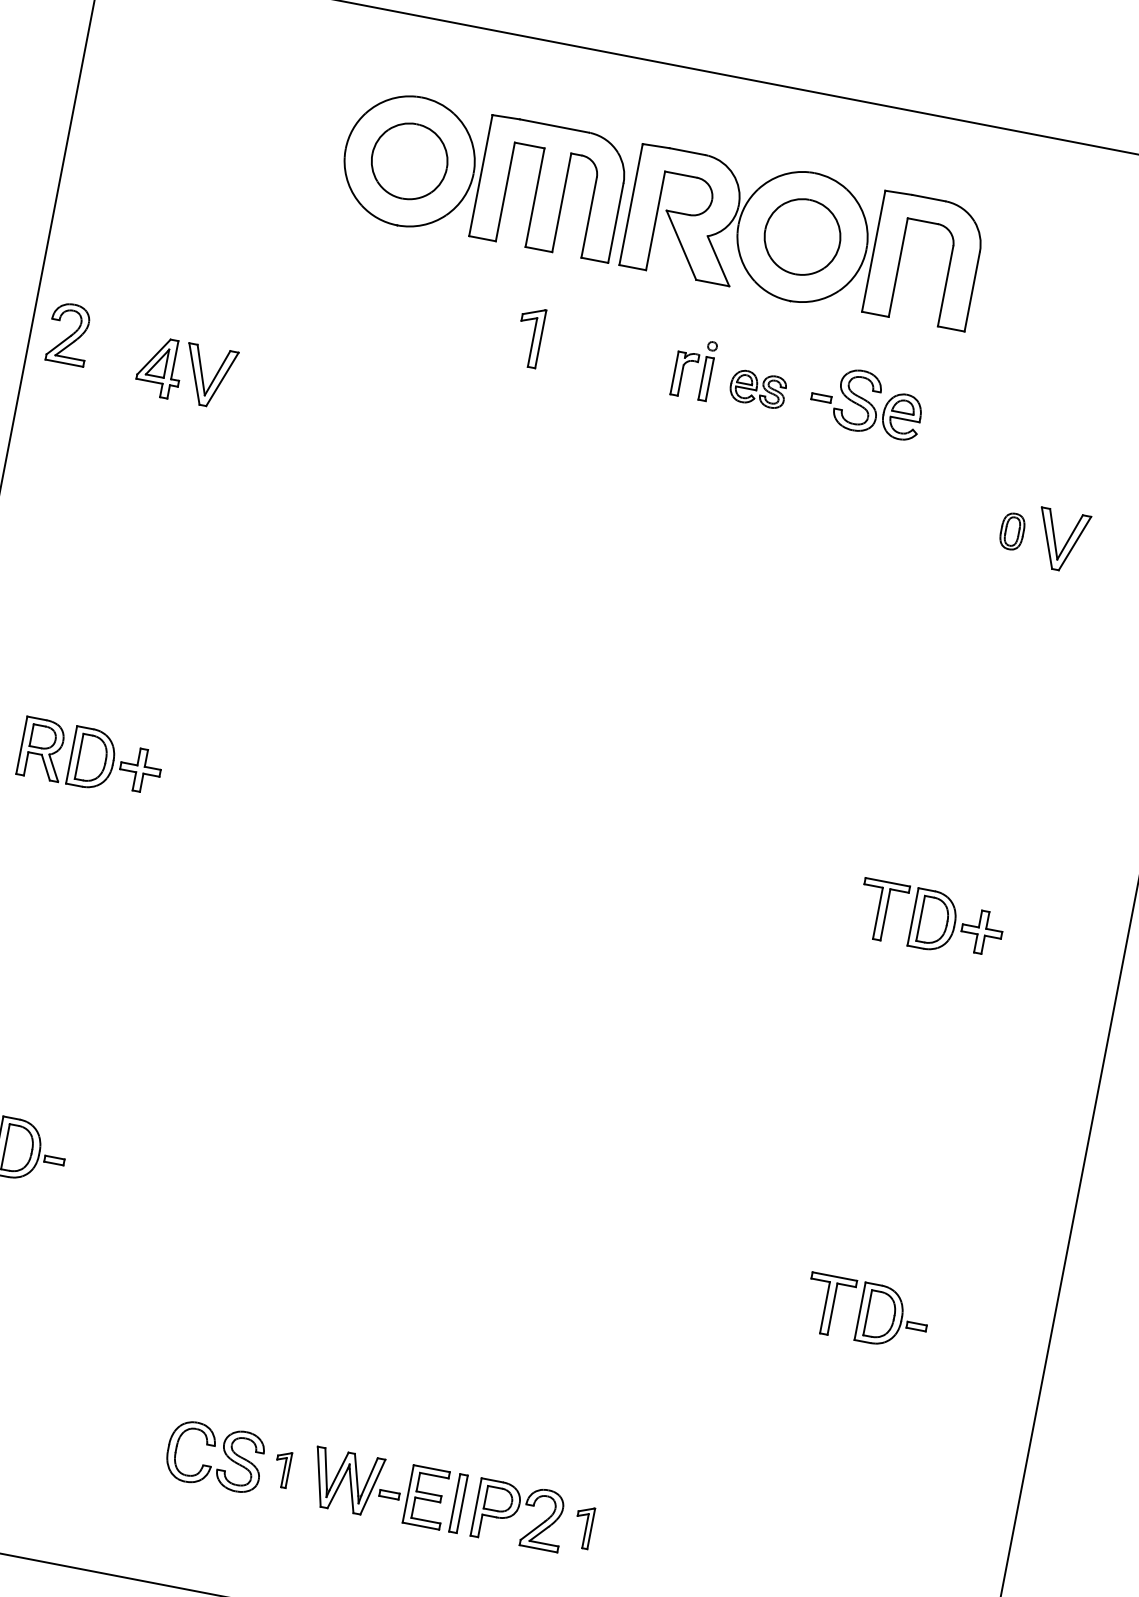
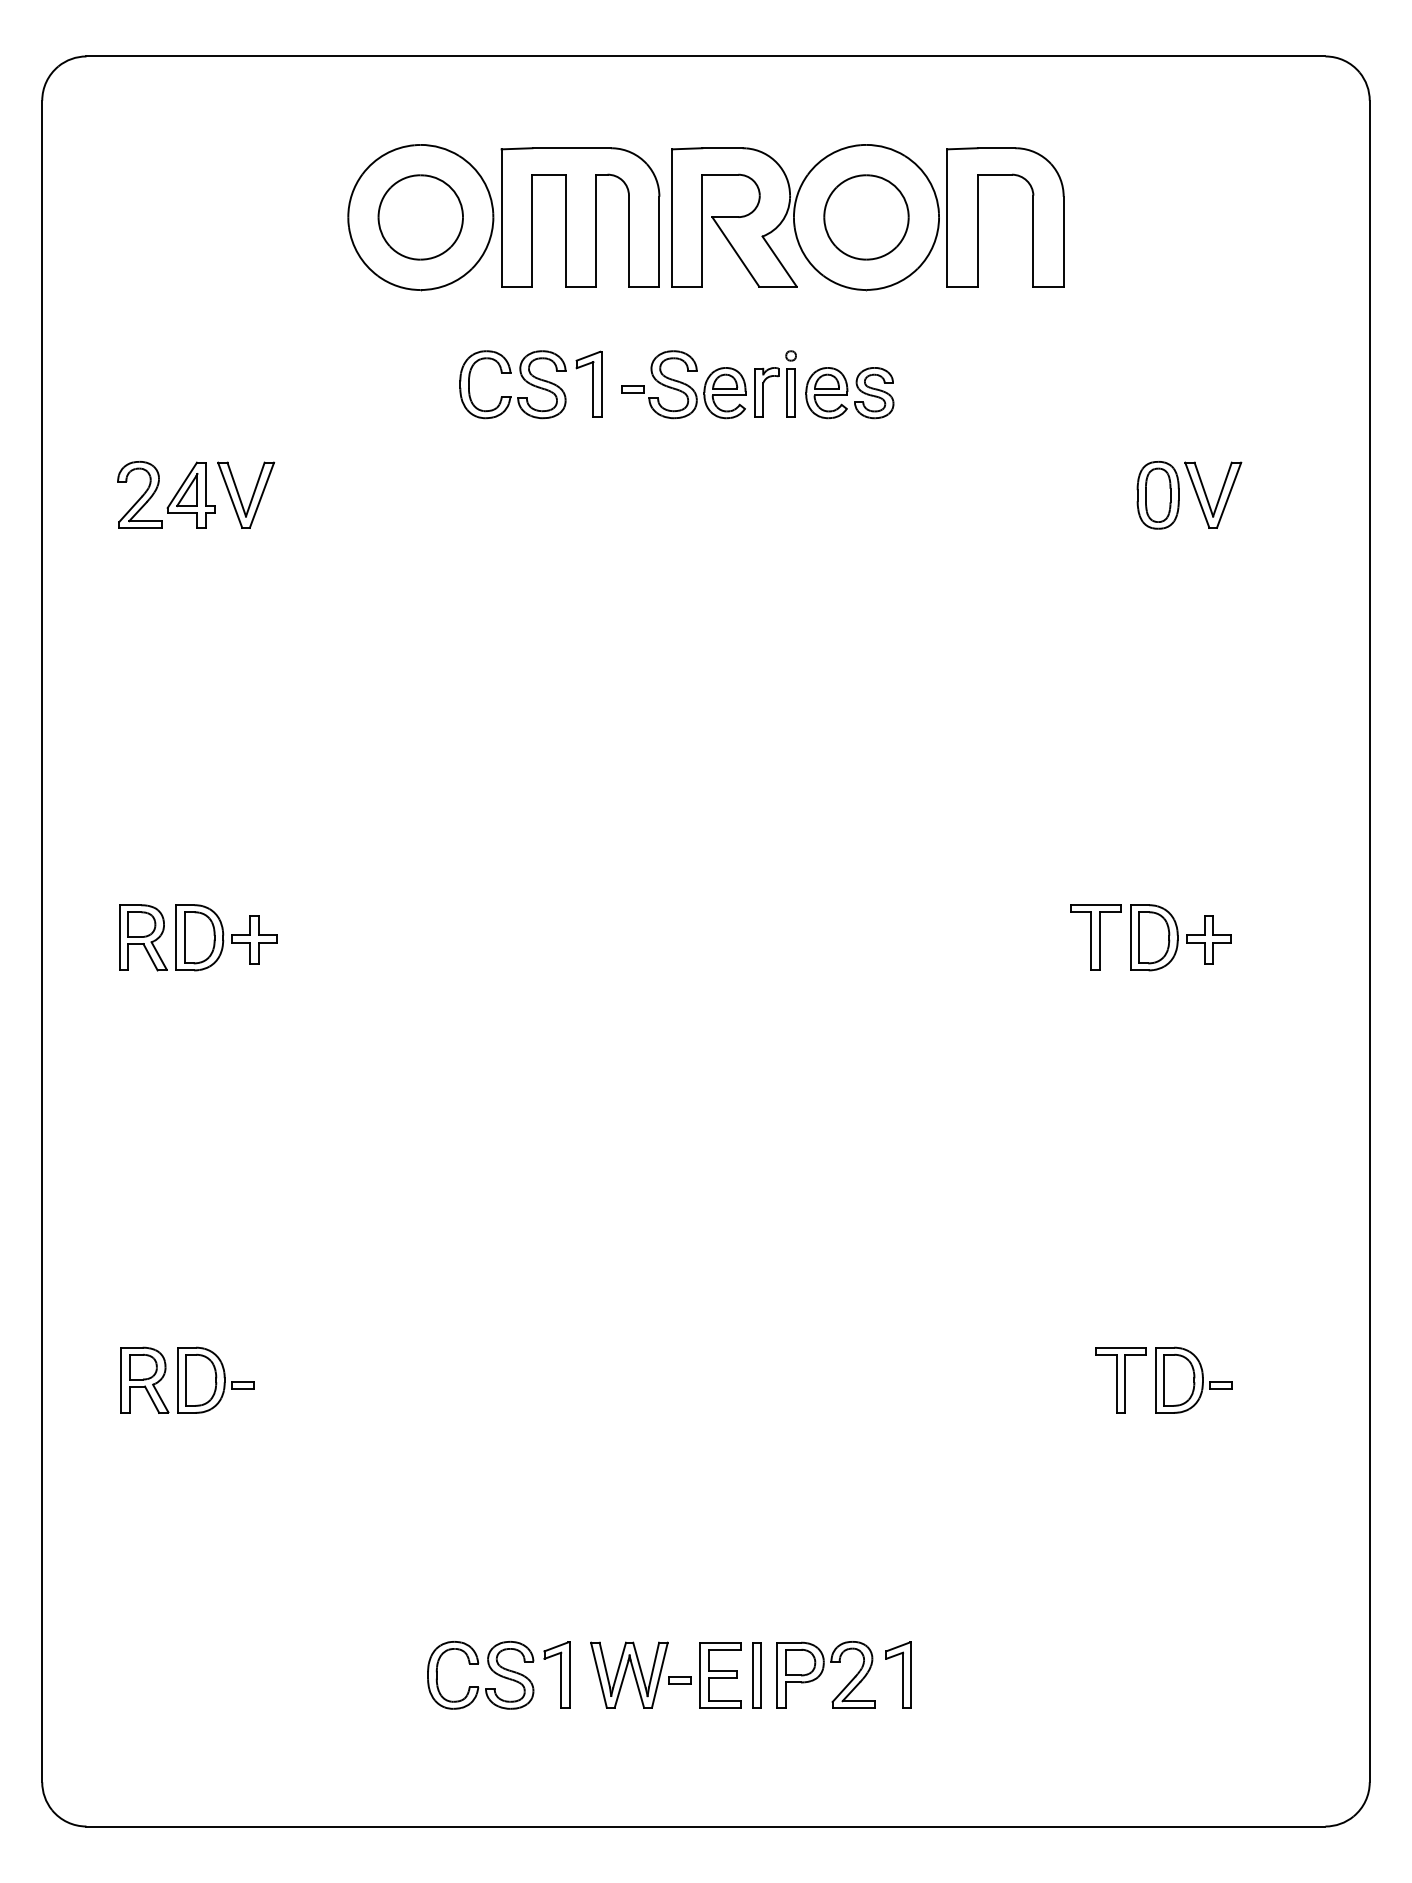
part: (463, 314) -> (511, 373), added
part: (69, 333) -> (139, 494), moved
part: (757, 389) -> (849, 393), size x1.43
part: (866, 402) -> (683, 384), moved
part: (1011, 531) -> (1157, 495), size x1.67
part: (281, 1468) -> (556, 1674), size x1.67
part: (583, 1526) -> (898, 1674), size x1.43

